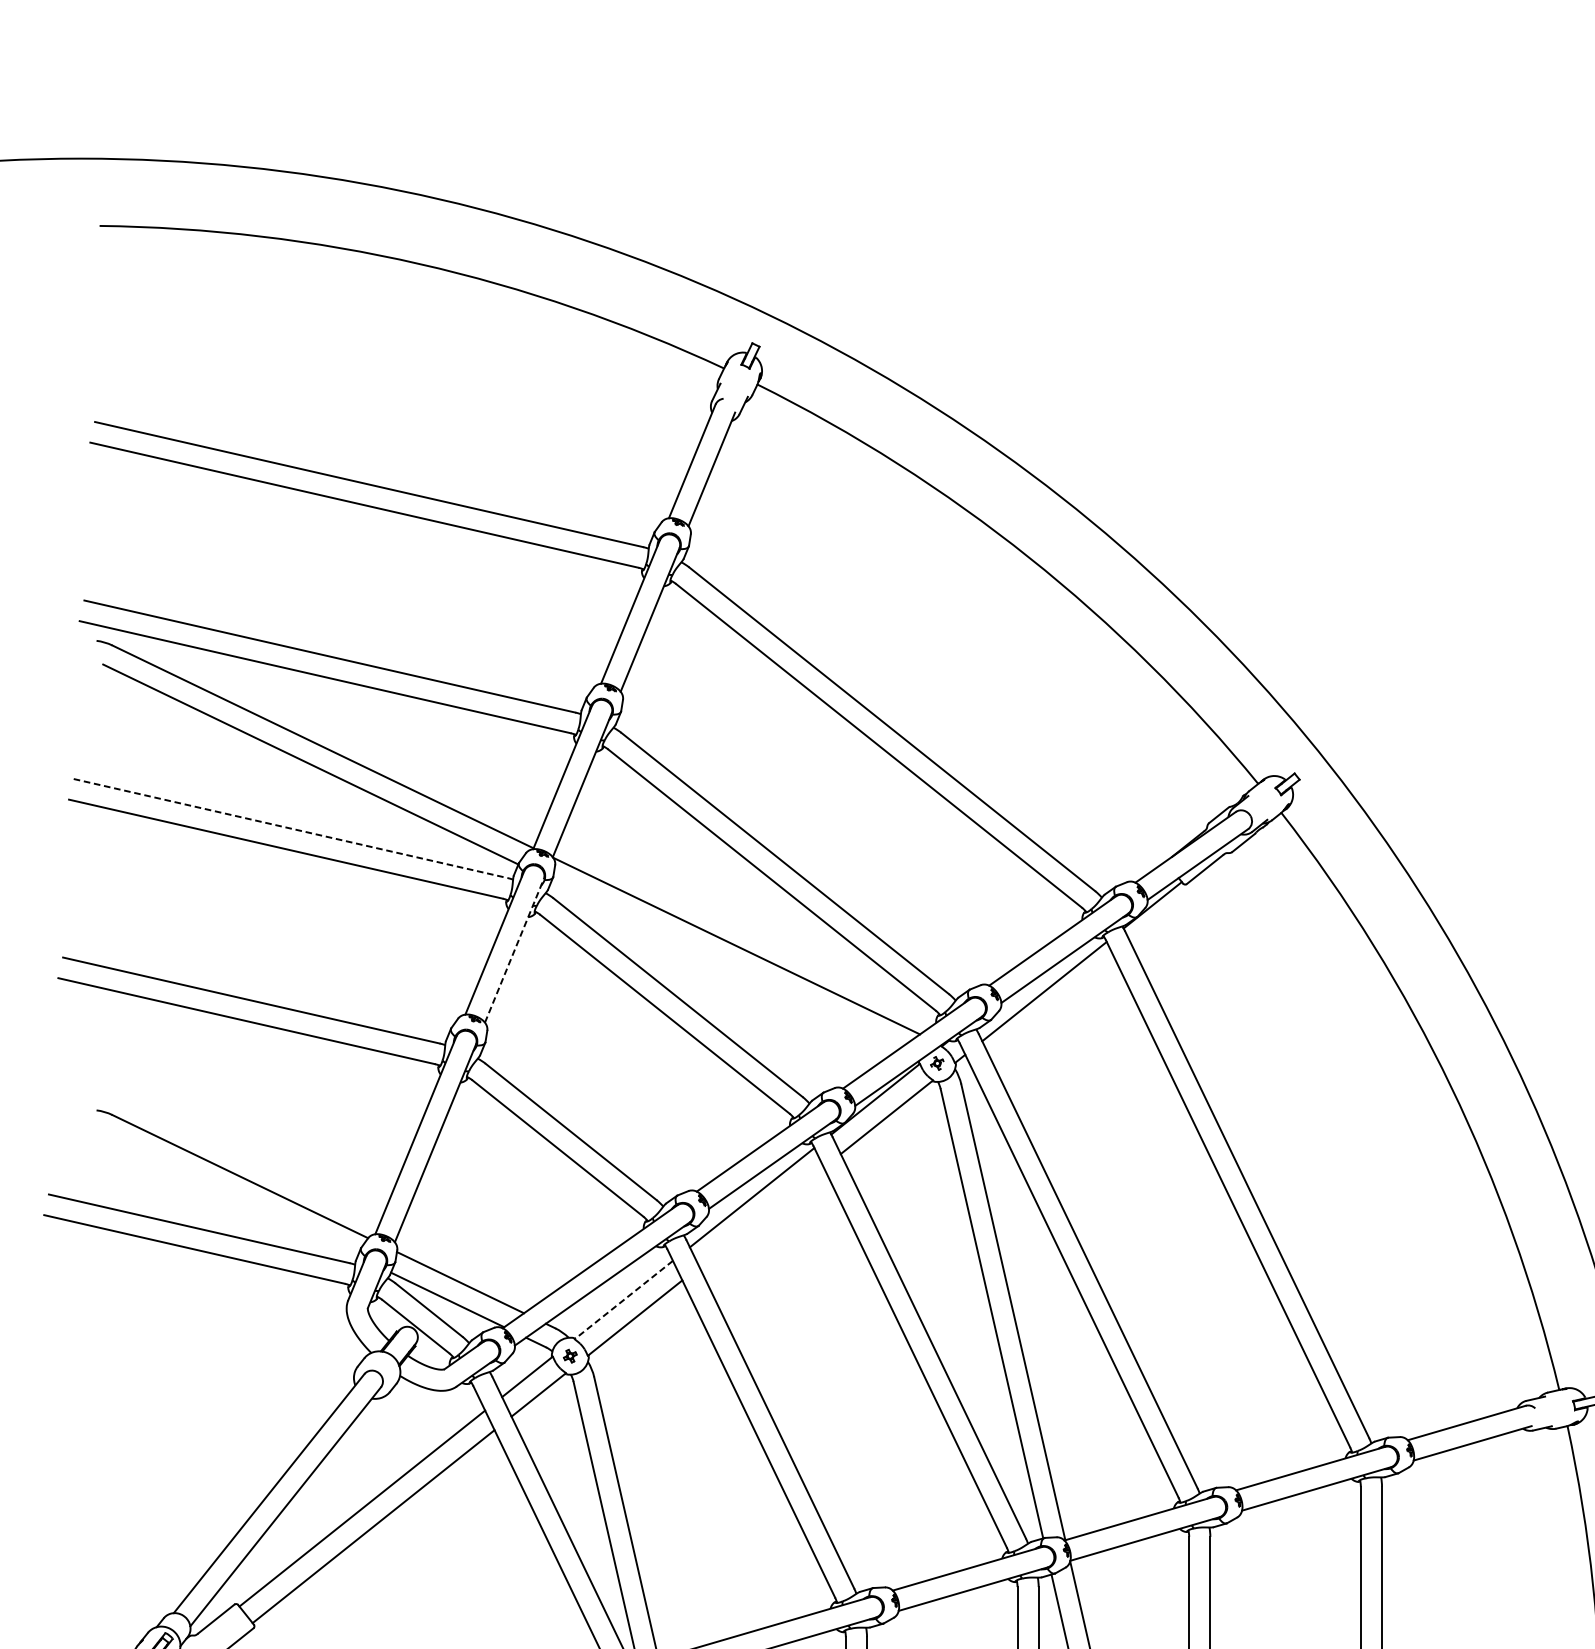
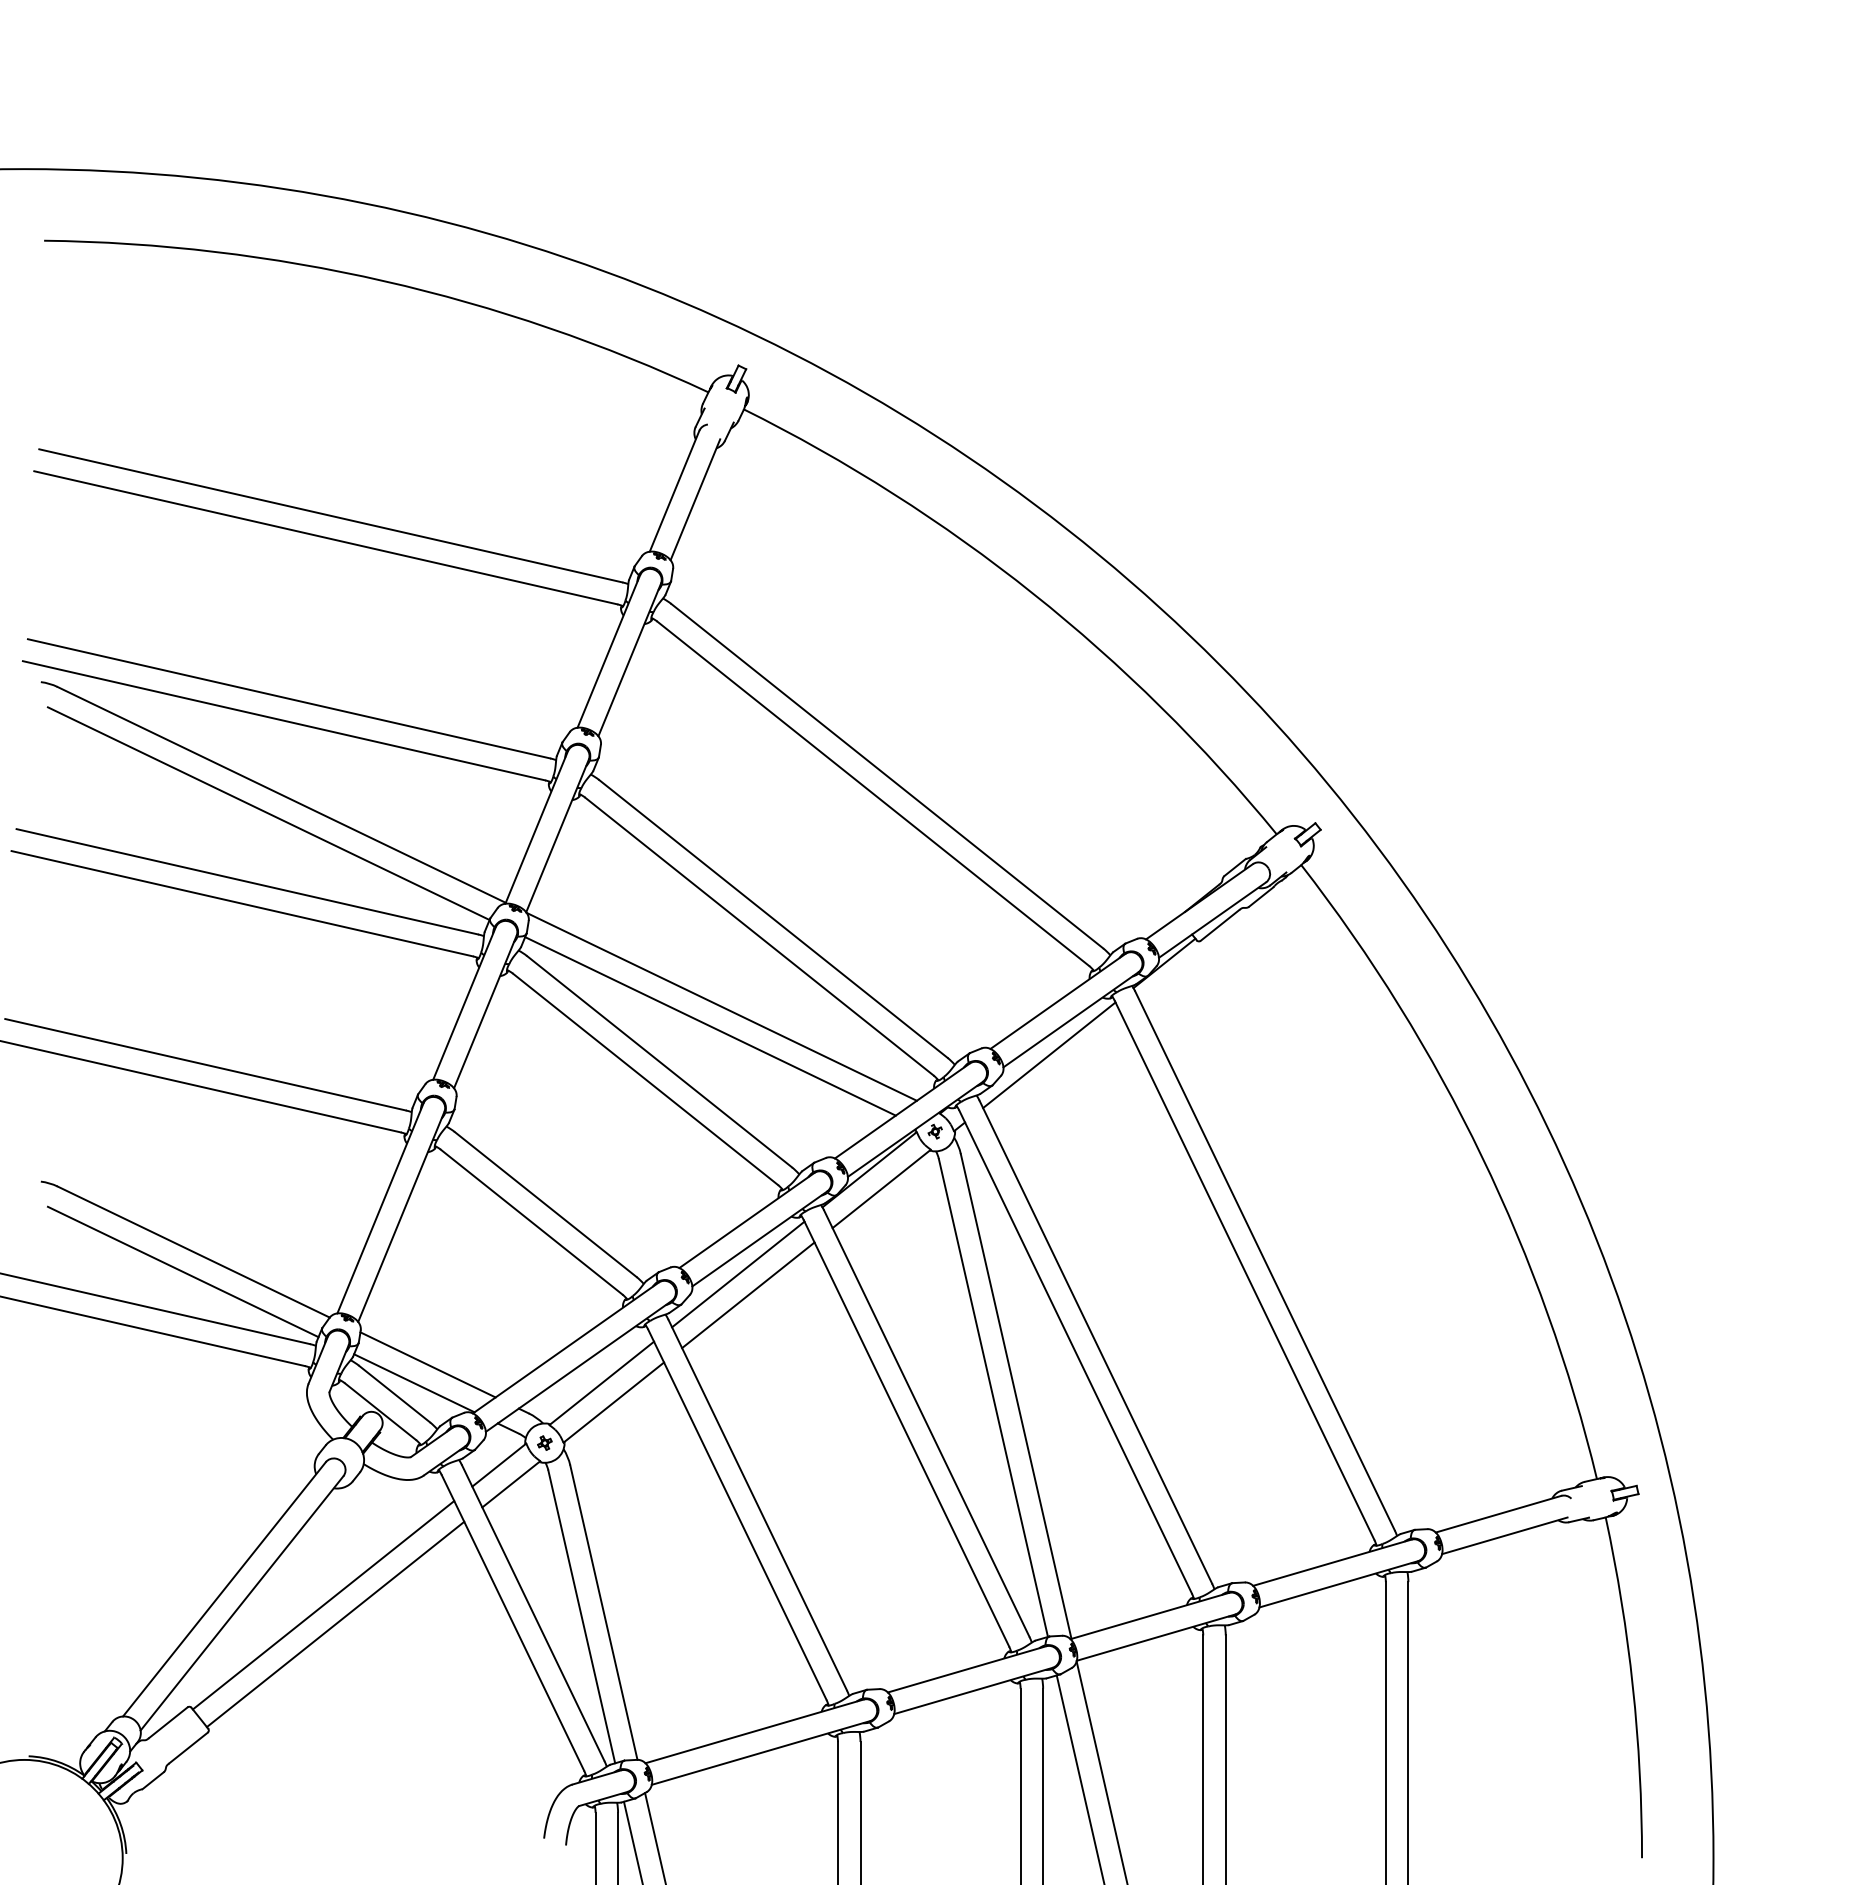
line: (290, 828) -> (247, 881), dashed -> solid
line: (514, 950) -> (485, 1011), dashed -> solid
line: (726, 964) -> (710, 1026), added
line: (229, 1194) -> (182, 1271), added
line: (761, 1217) -> (748, 1295), added
line: (623, 1300) -> (601, 1383), dashed -> solid

